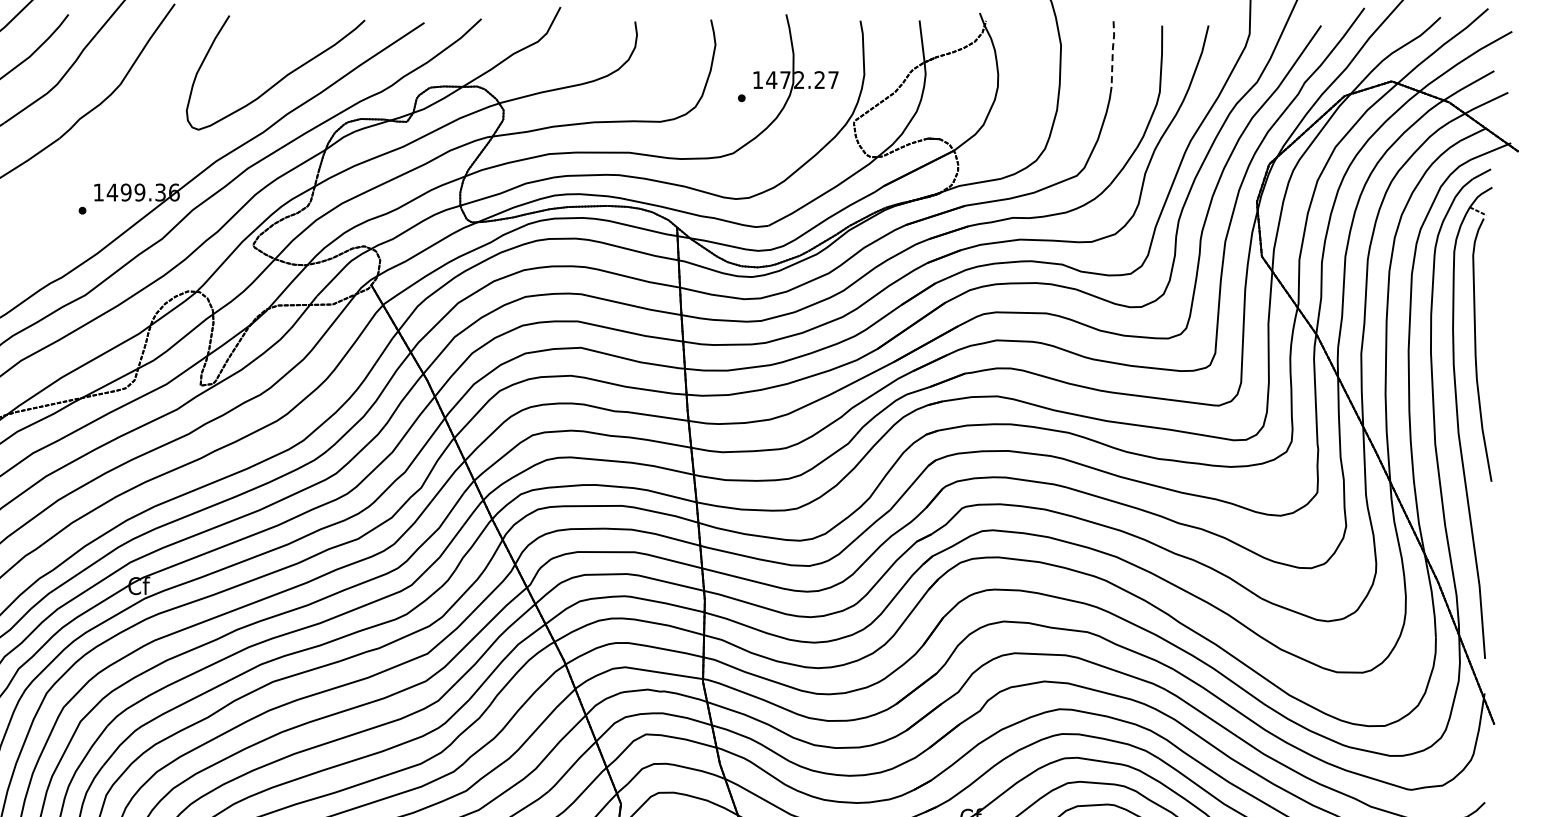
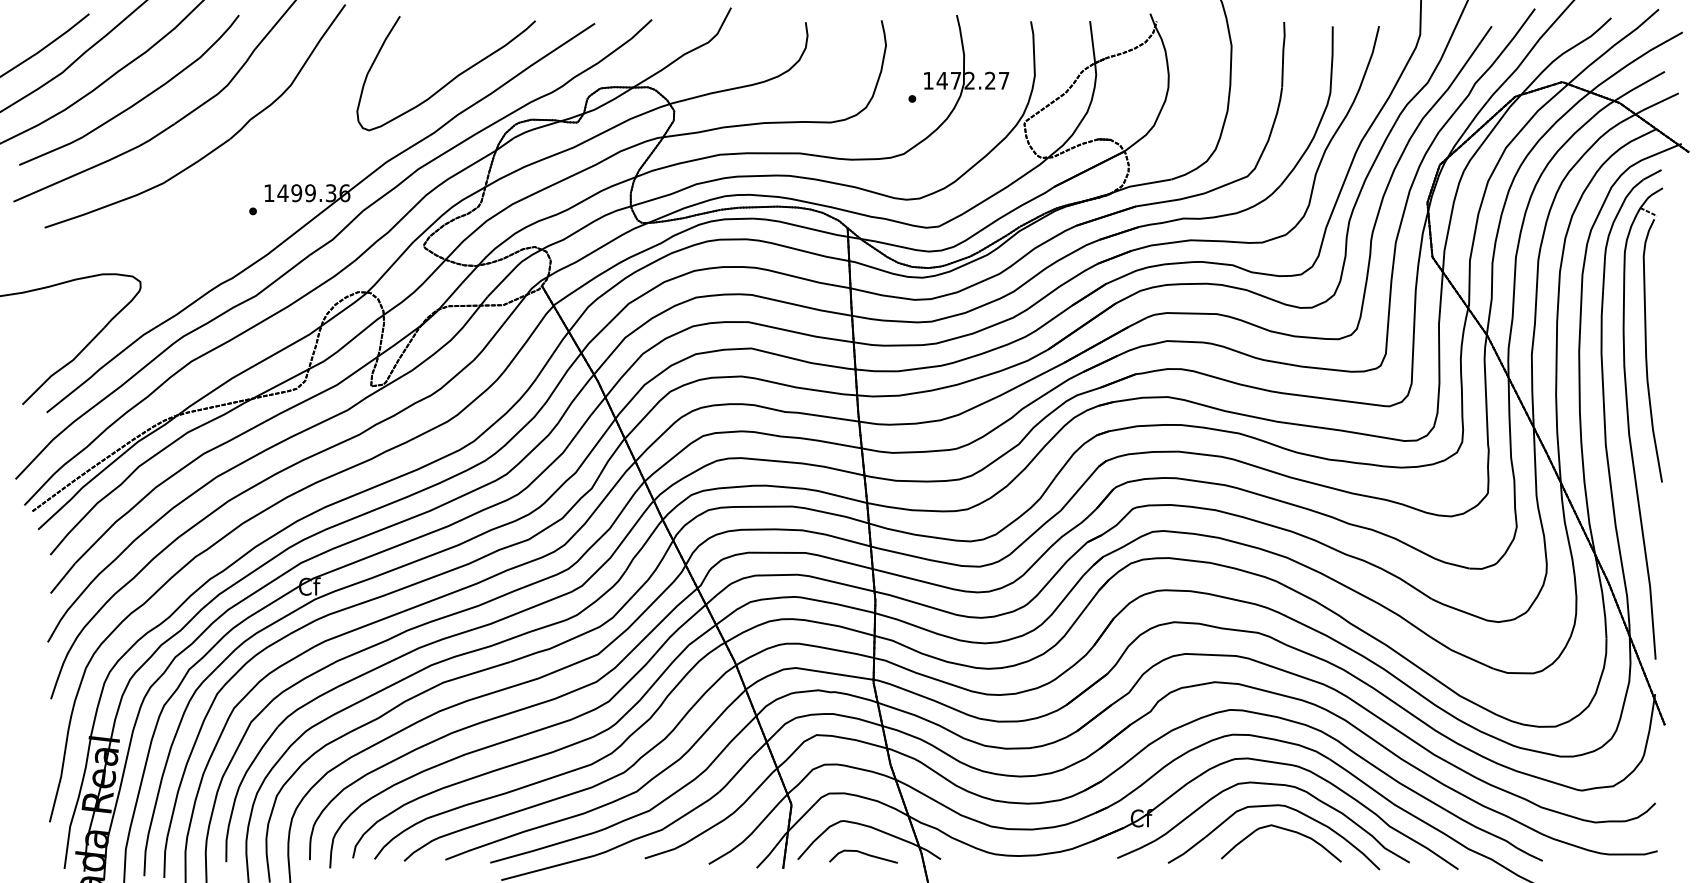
line: (1112, 52) -> (1283, 53), dashed -> solid

